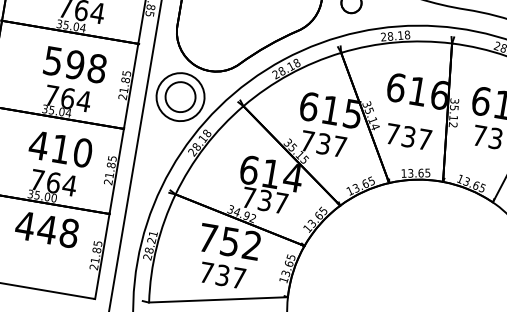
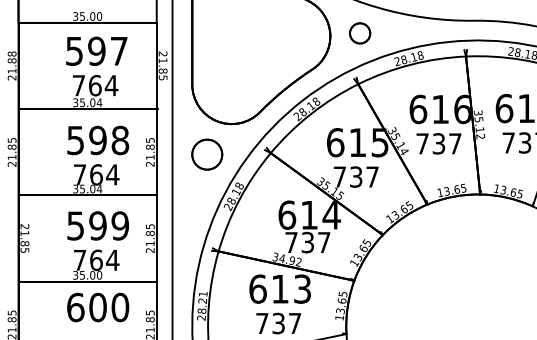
circle: (180, 97) -> (207, 154), size x0.62
text: (408, 136) -> (438, 143), moved
text: (60, 148) -> (97, 225), 410 -> 599
text: (46, 229) -> (97, 307), 448 -> 600
text: (229, 241) -> (279, 288), 752 -> 613

